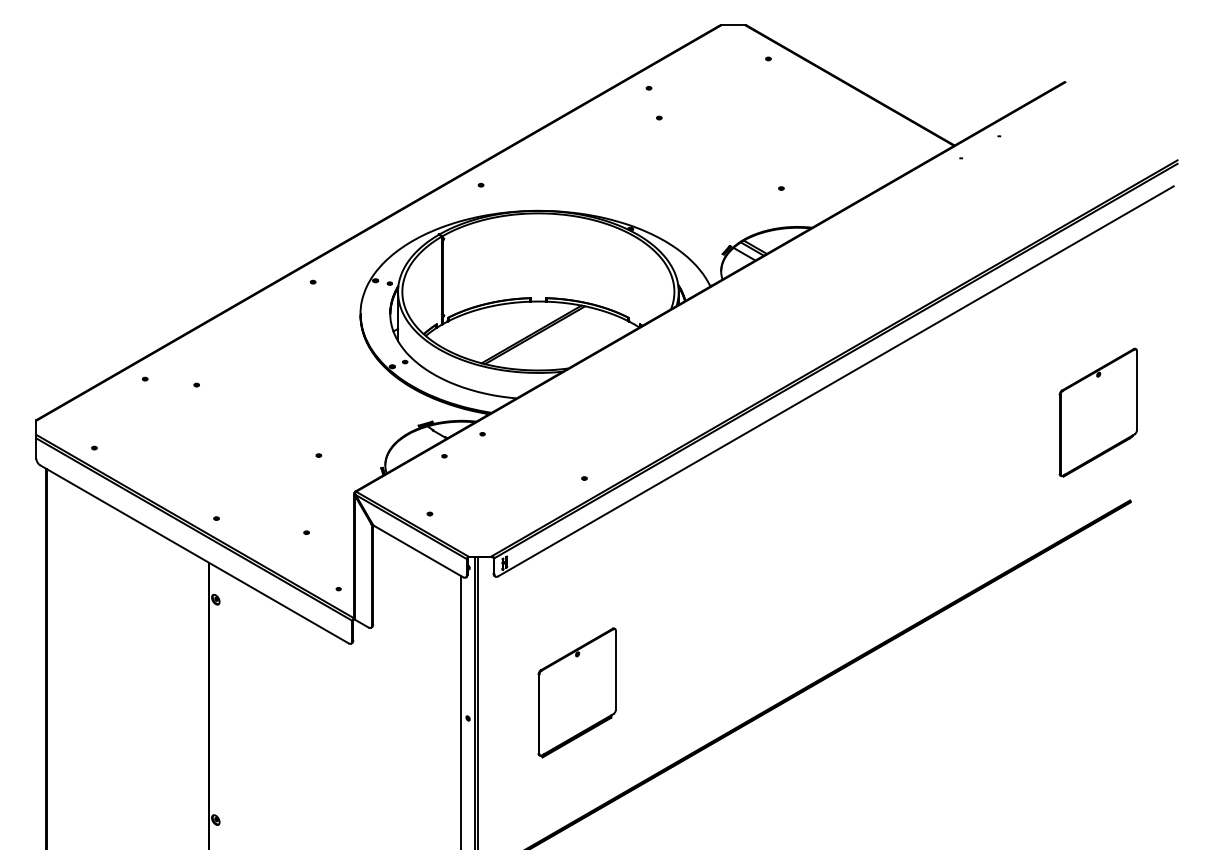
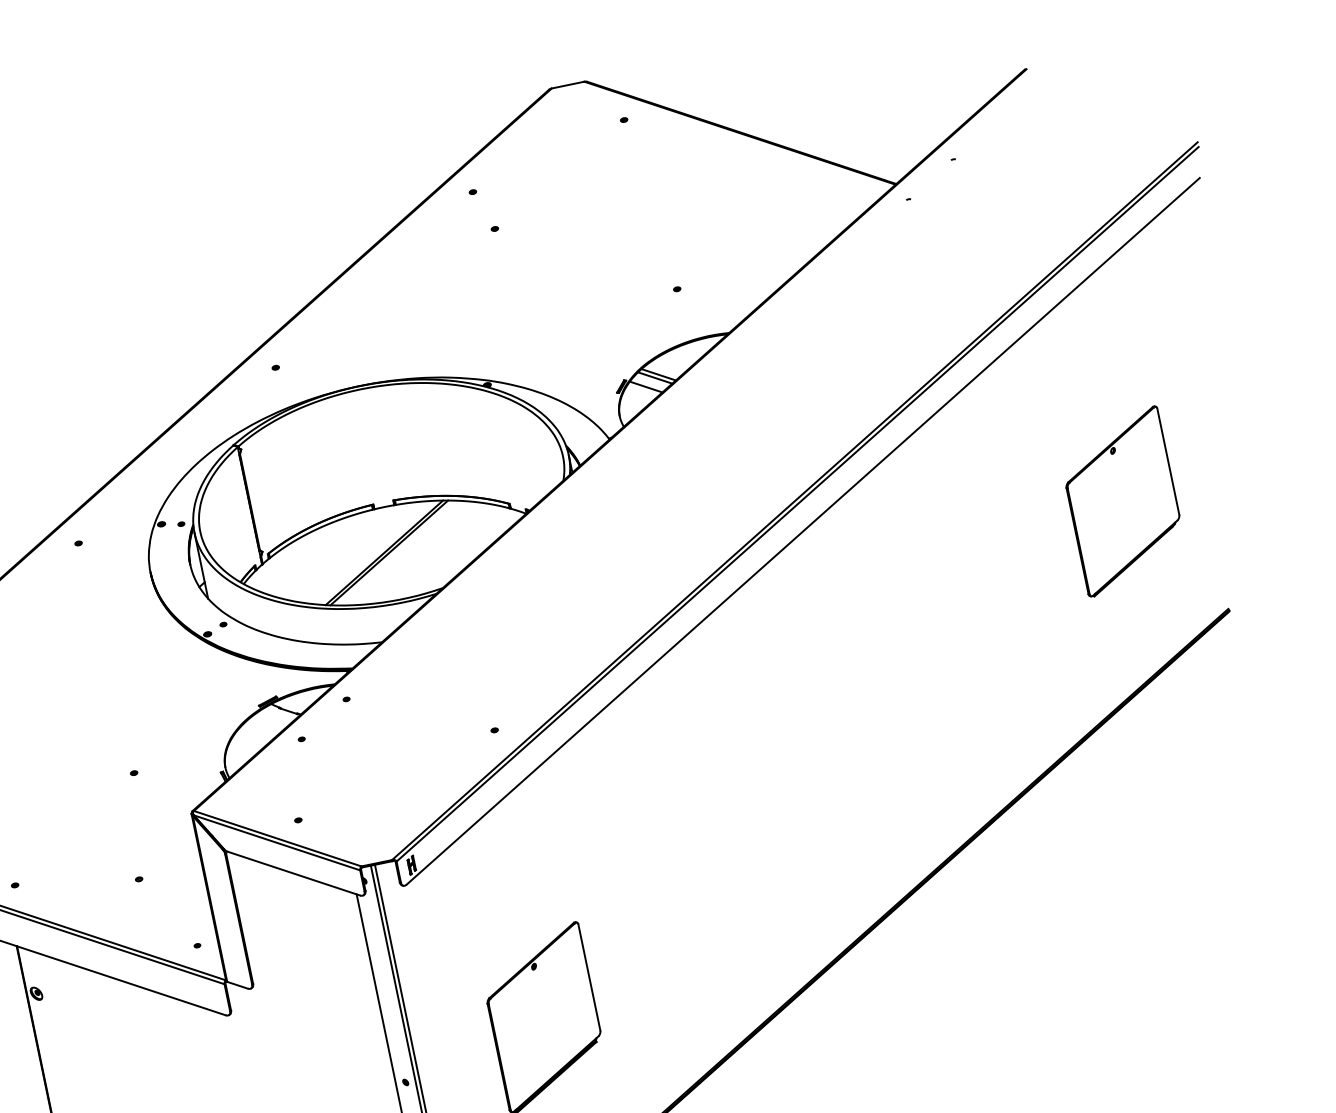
part: (1097, 412) -> (1121, 501), moved

